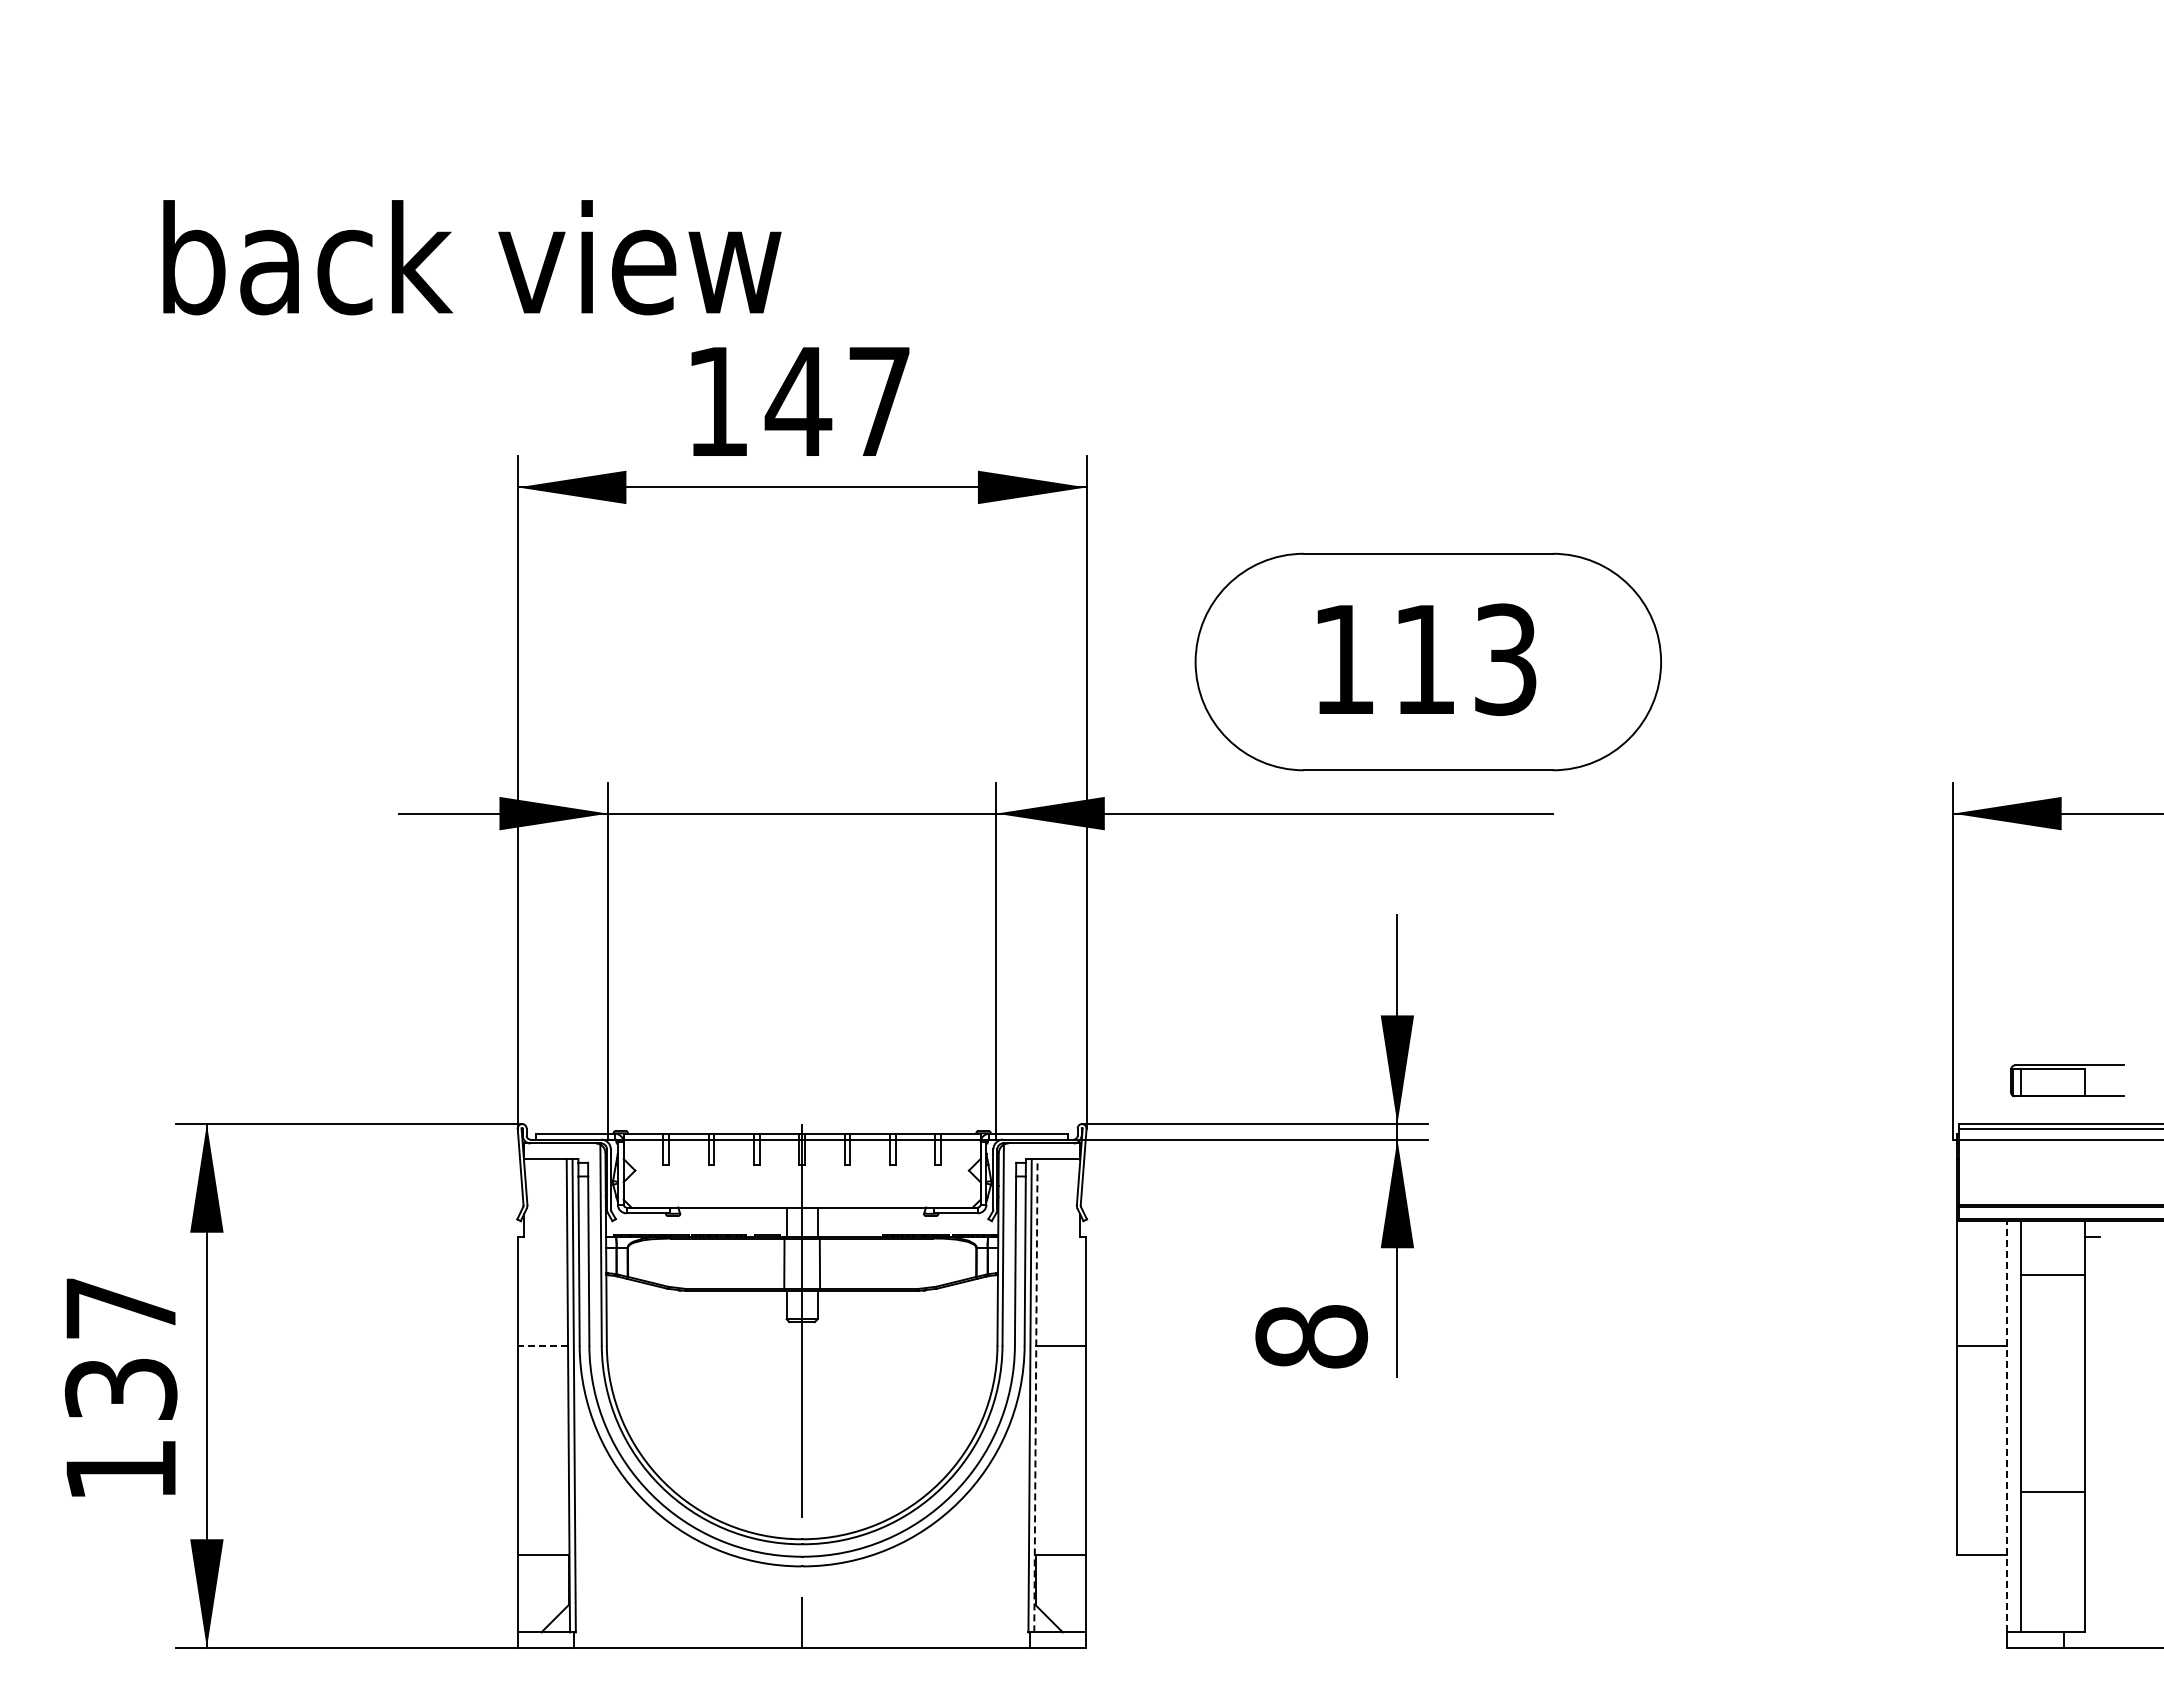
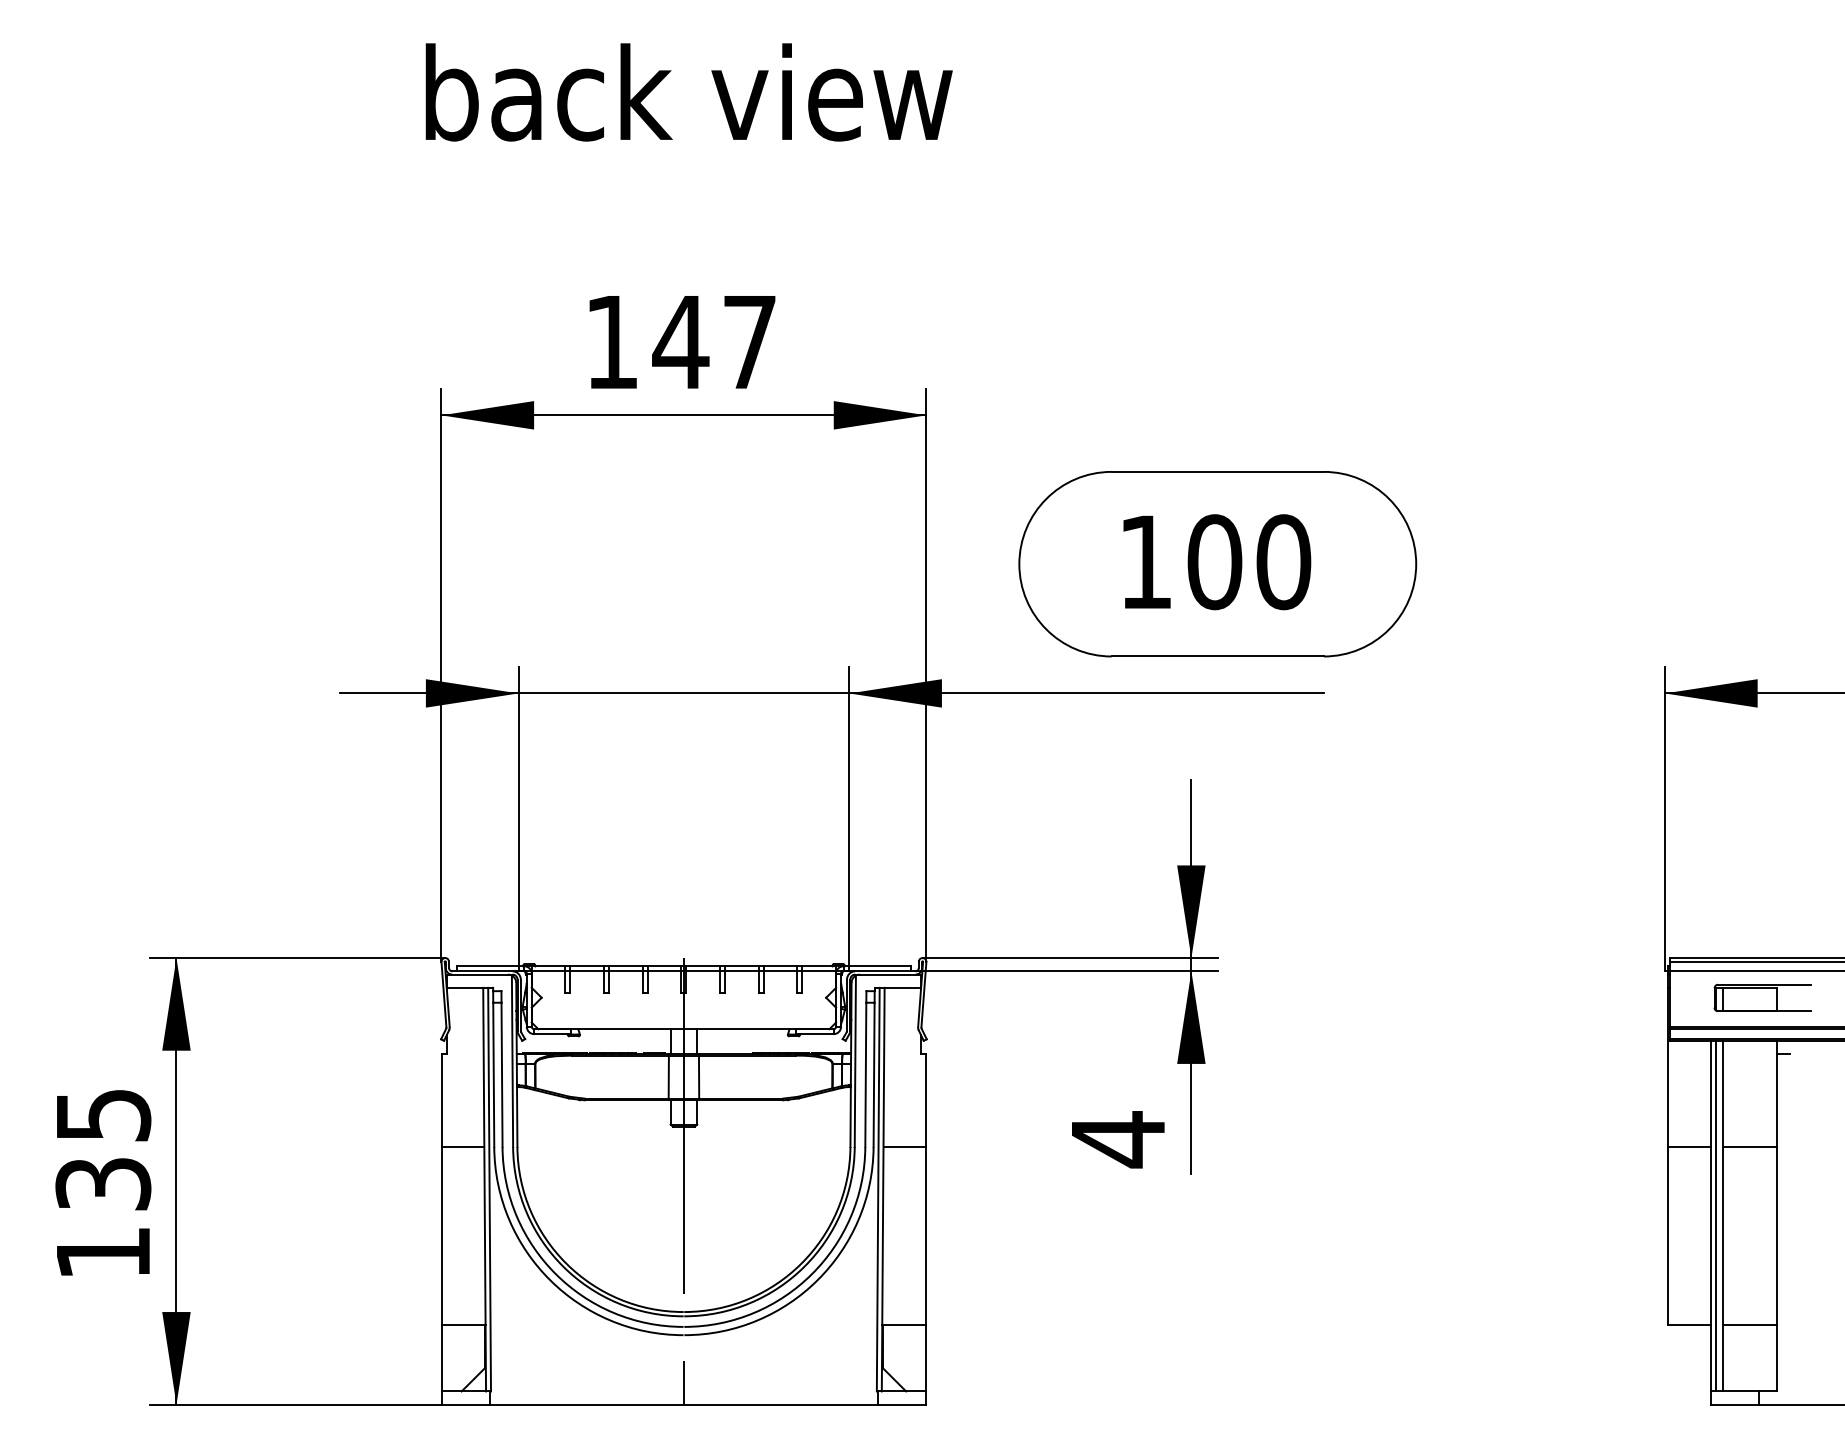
text: (472, 257) -> (689, 92), moved
text: (1465, 659) -> (1249, 562), 113 -> 100
part: (2067, 1080) -> (1762, 997), moved
line: (2052, 1274) -> (1749, 1146), moved
text: (121, 1308) -> (103, 1115), 137 -> 135
text: (1311, 1336) -> (1118, 1139), 8 -> 4
line: (543, 1345) -> (463, 1146), dashed -> solid
line: (1035, 1395) -> (882, 1189), dashed -> solid
line: (2007, 1426) -> (1711, 1215), dashed -> solid
line: (2013, 1426) -> (1716, 1215), added
line: (2052, 1491) -> (1749, 1325), moved

